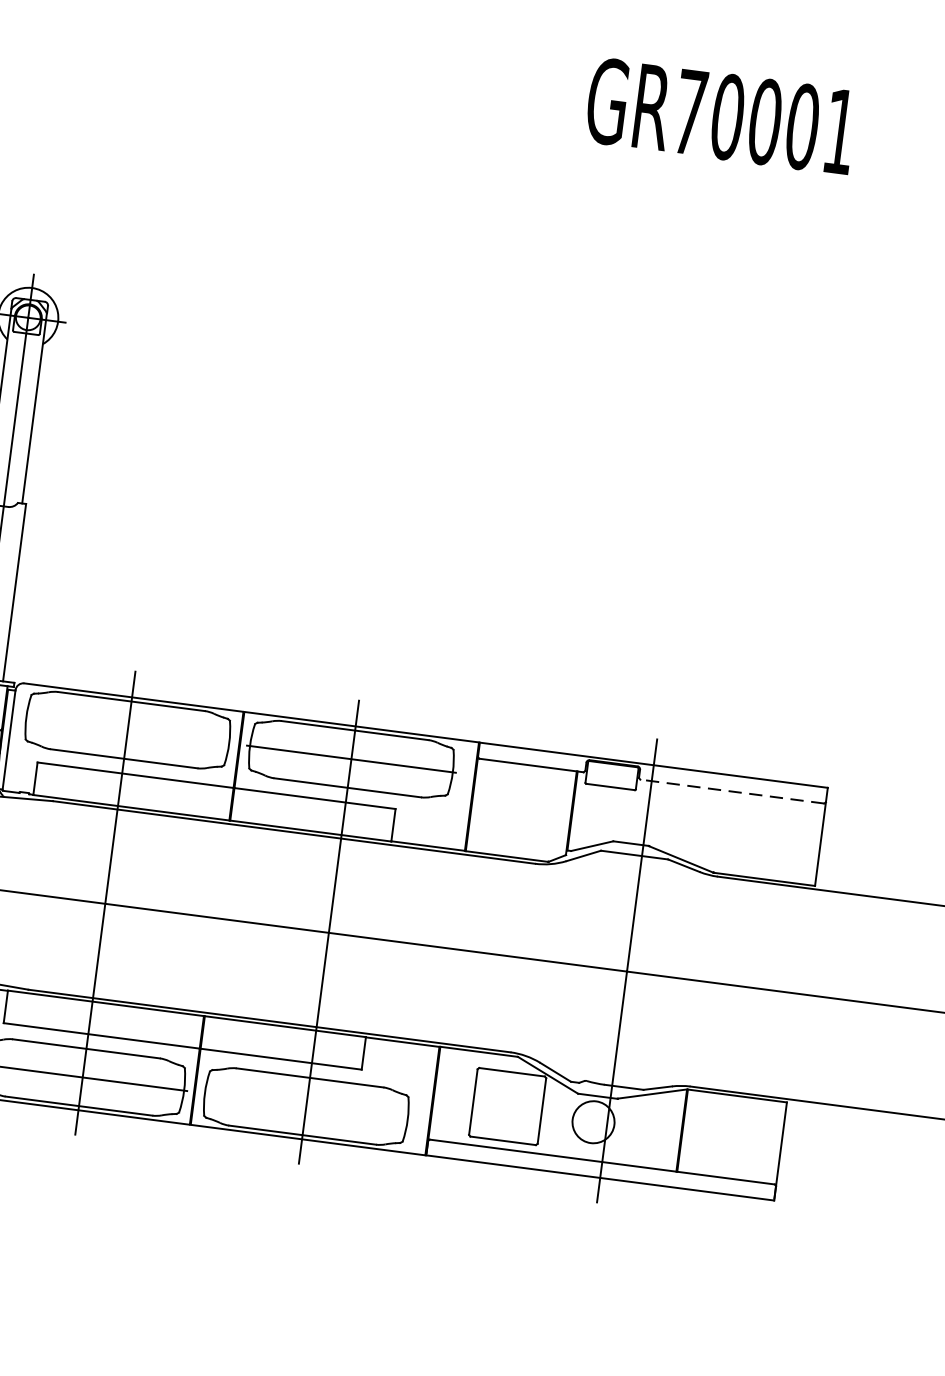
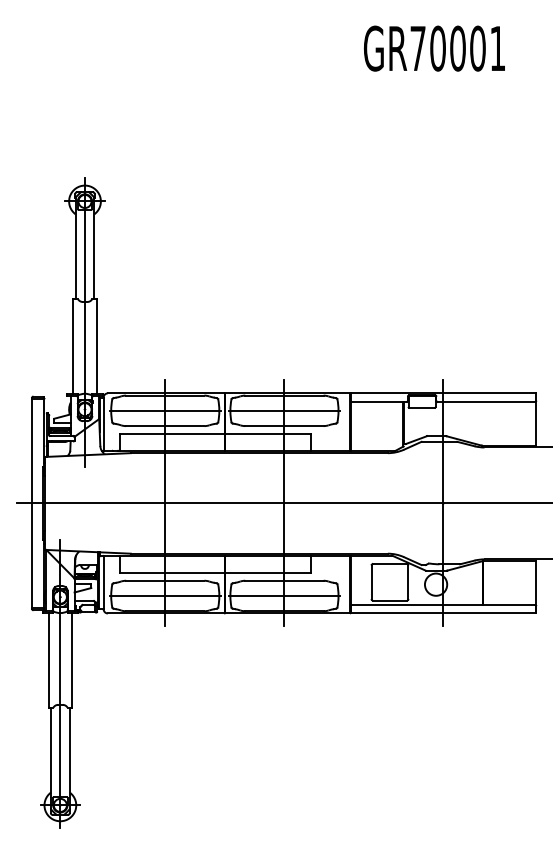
line: (126, 729) -> (164, 410), added
line: (730, 790) -> (485, 401), dashed -> solid
line: (306, 1107) -> (284, 596), added

